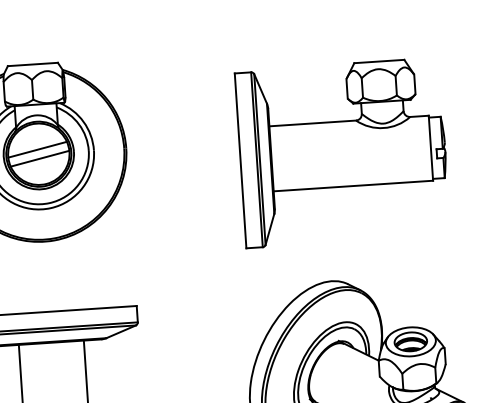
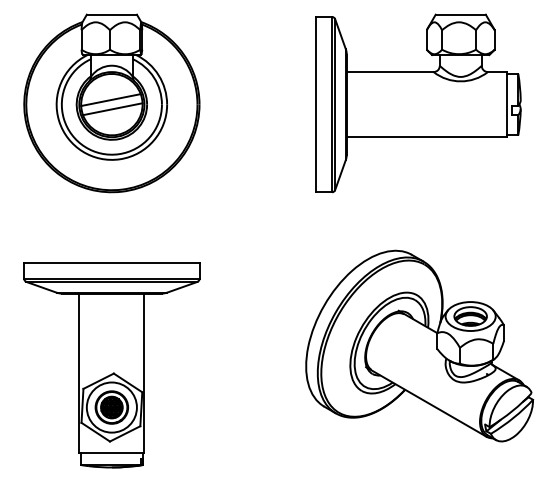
part: (343, 152) -> (418, 103), moved

